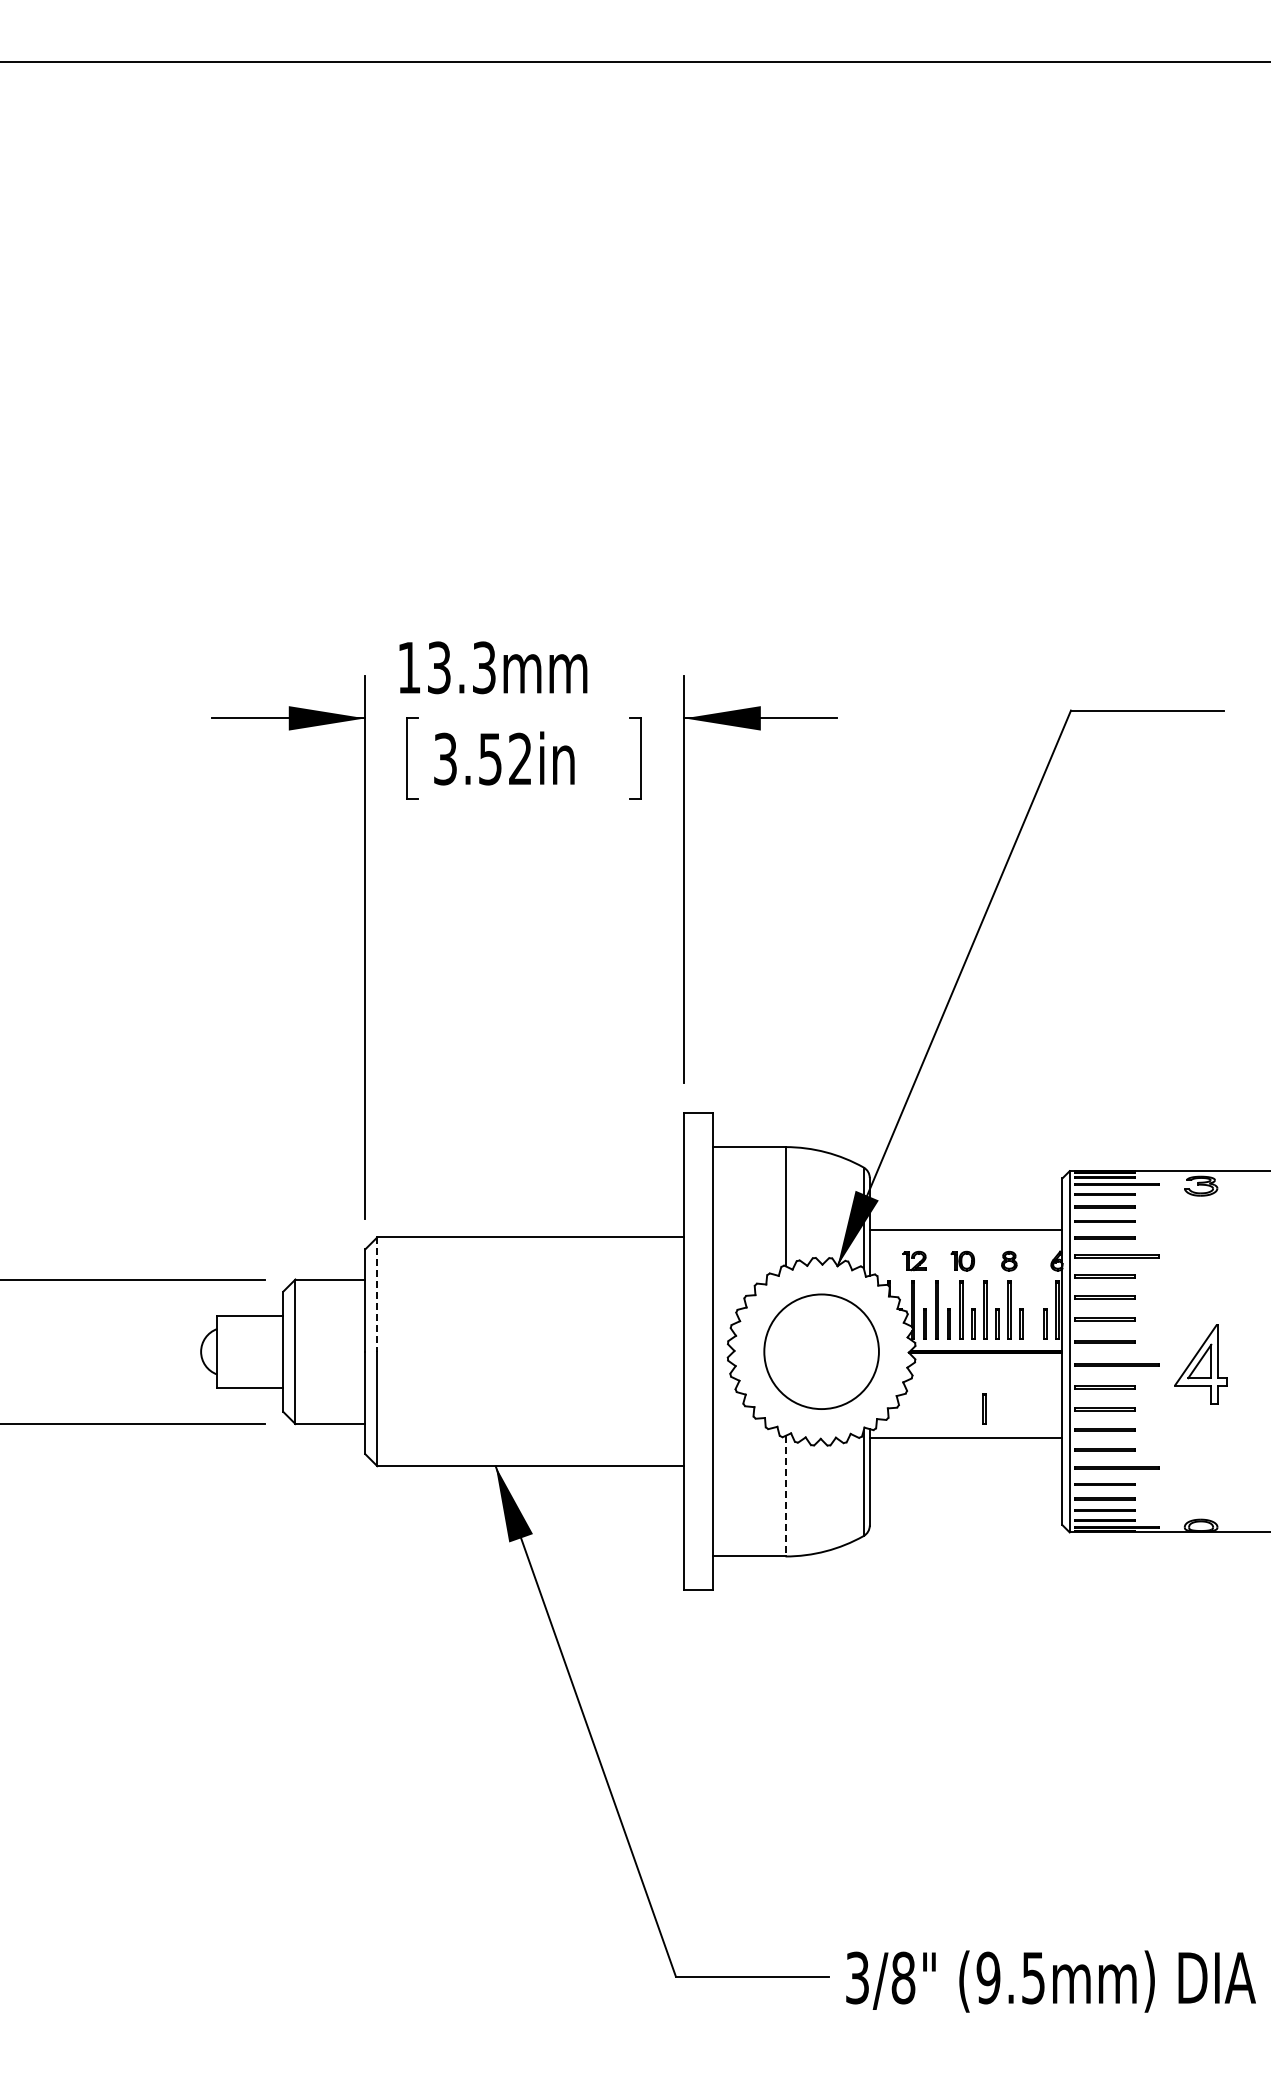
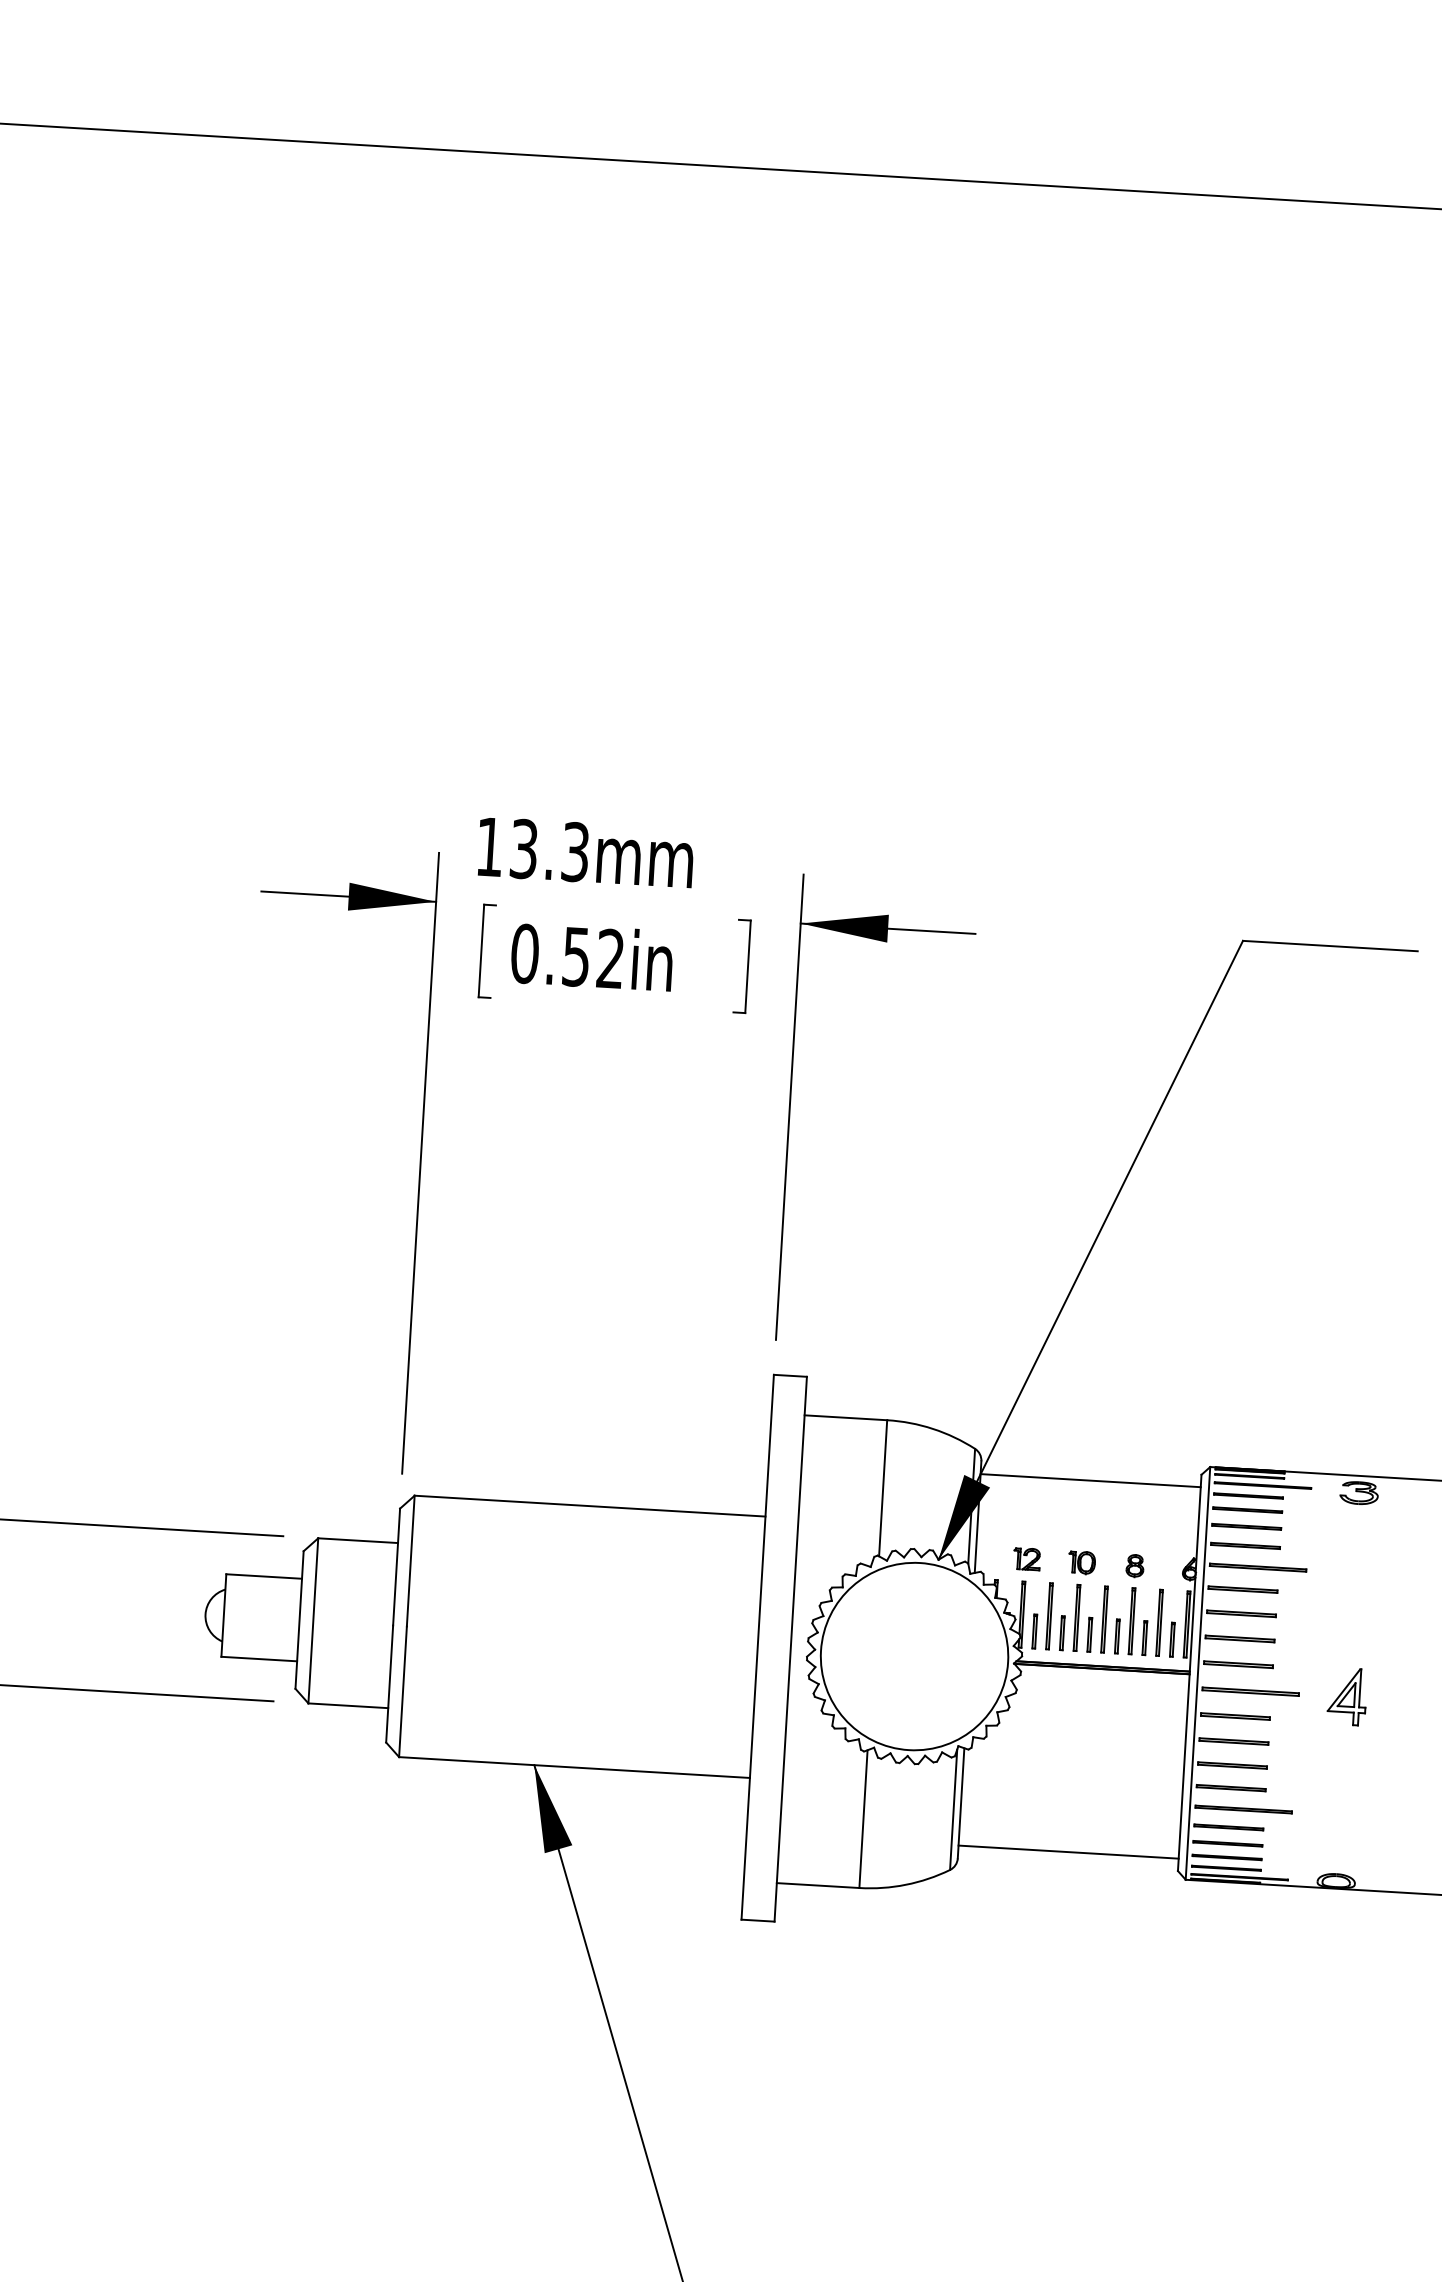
text: (445, 758) -> (525, 953), 3.52in -> 0.52in
line: (965, 1230) -> (1089, 1480), moved
line: (377, 1295) -> (410, 1562), dashed -> solid
line: (1032, 1309) -> (1158, 1622), added
circle: (821, 1351) -> (914, 1656), size x1.43
part: (1201, 1364) -> (1347, 1696), size x0.62
line: (983, 1408) -> (1095, 1732), removed
line: (965, 1438) -> (1067, 1852), moved
line: (785, 1496) -> (863, 1819), dashed -> solid

